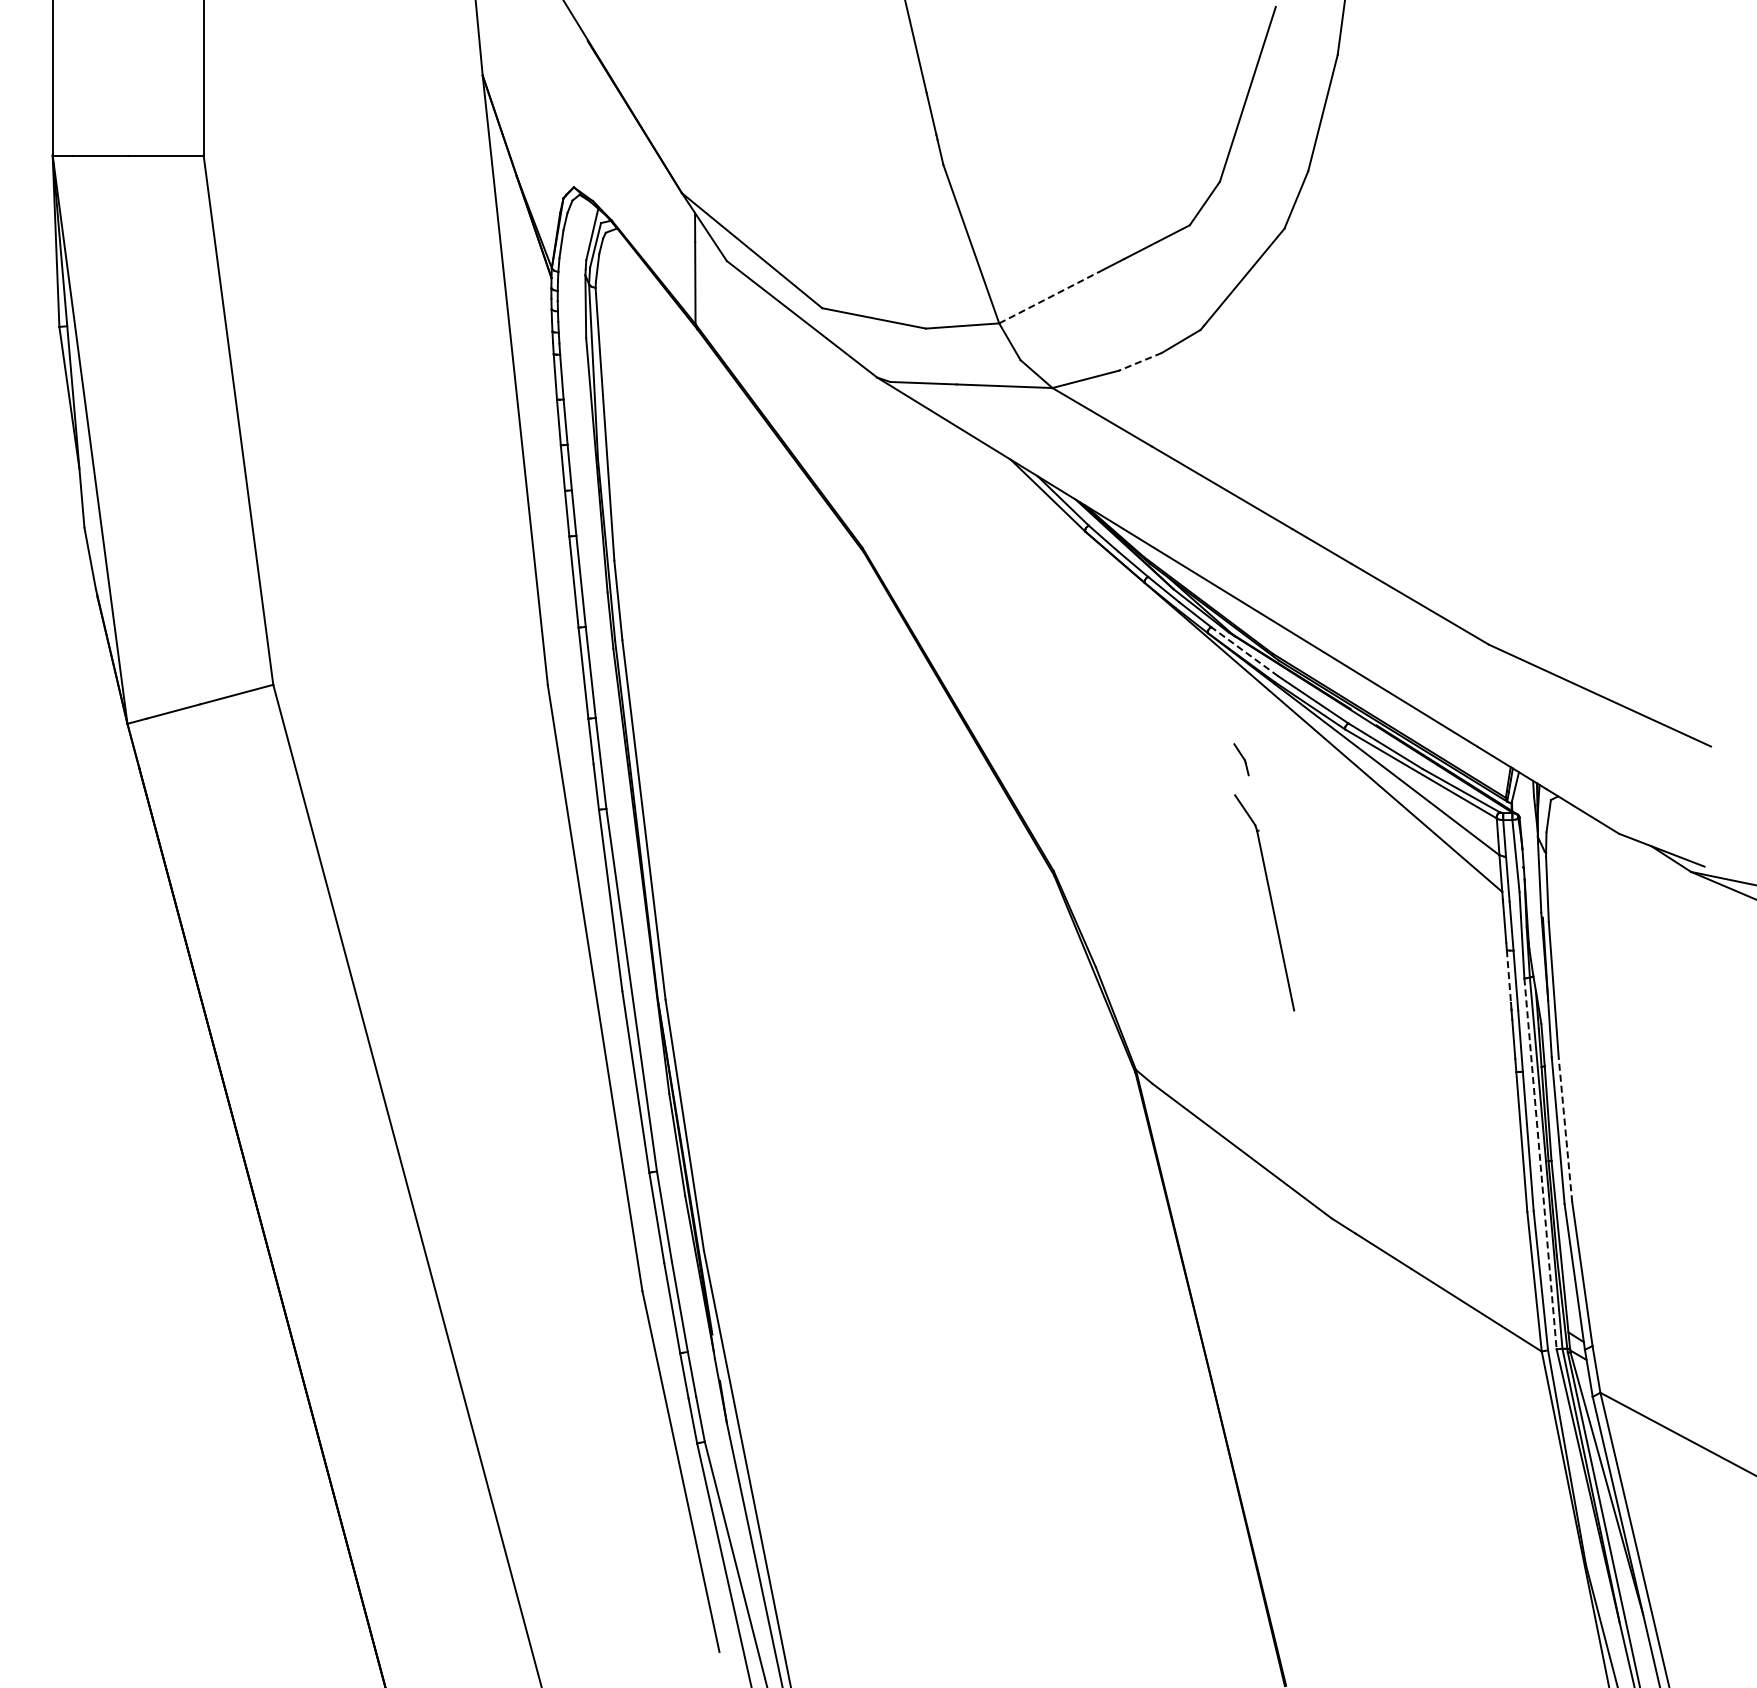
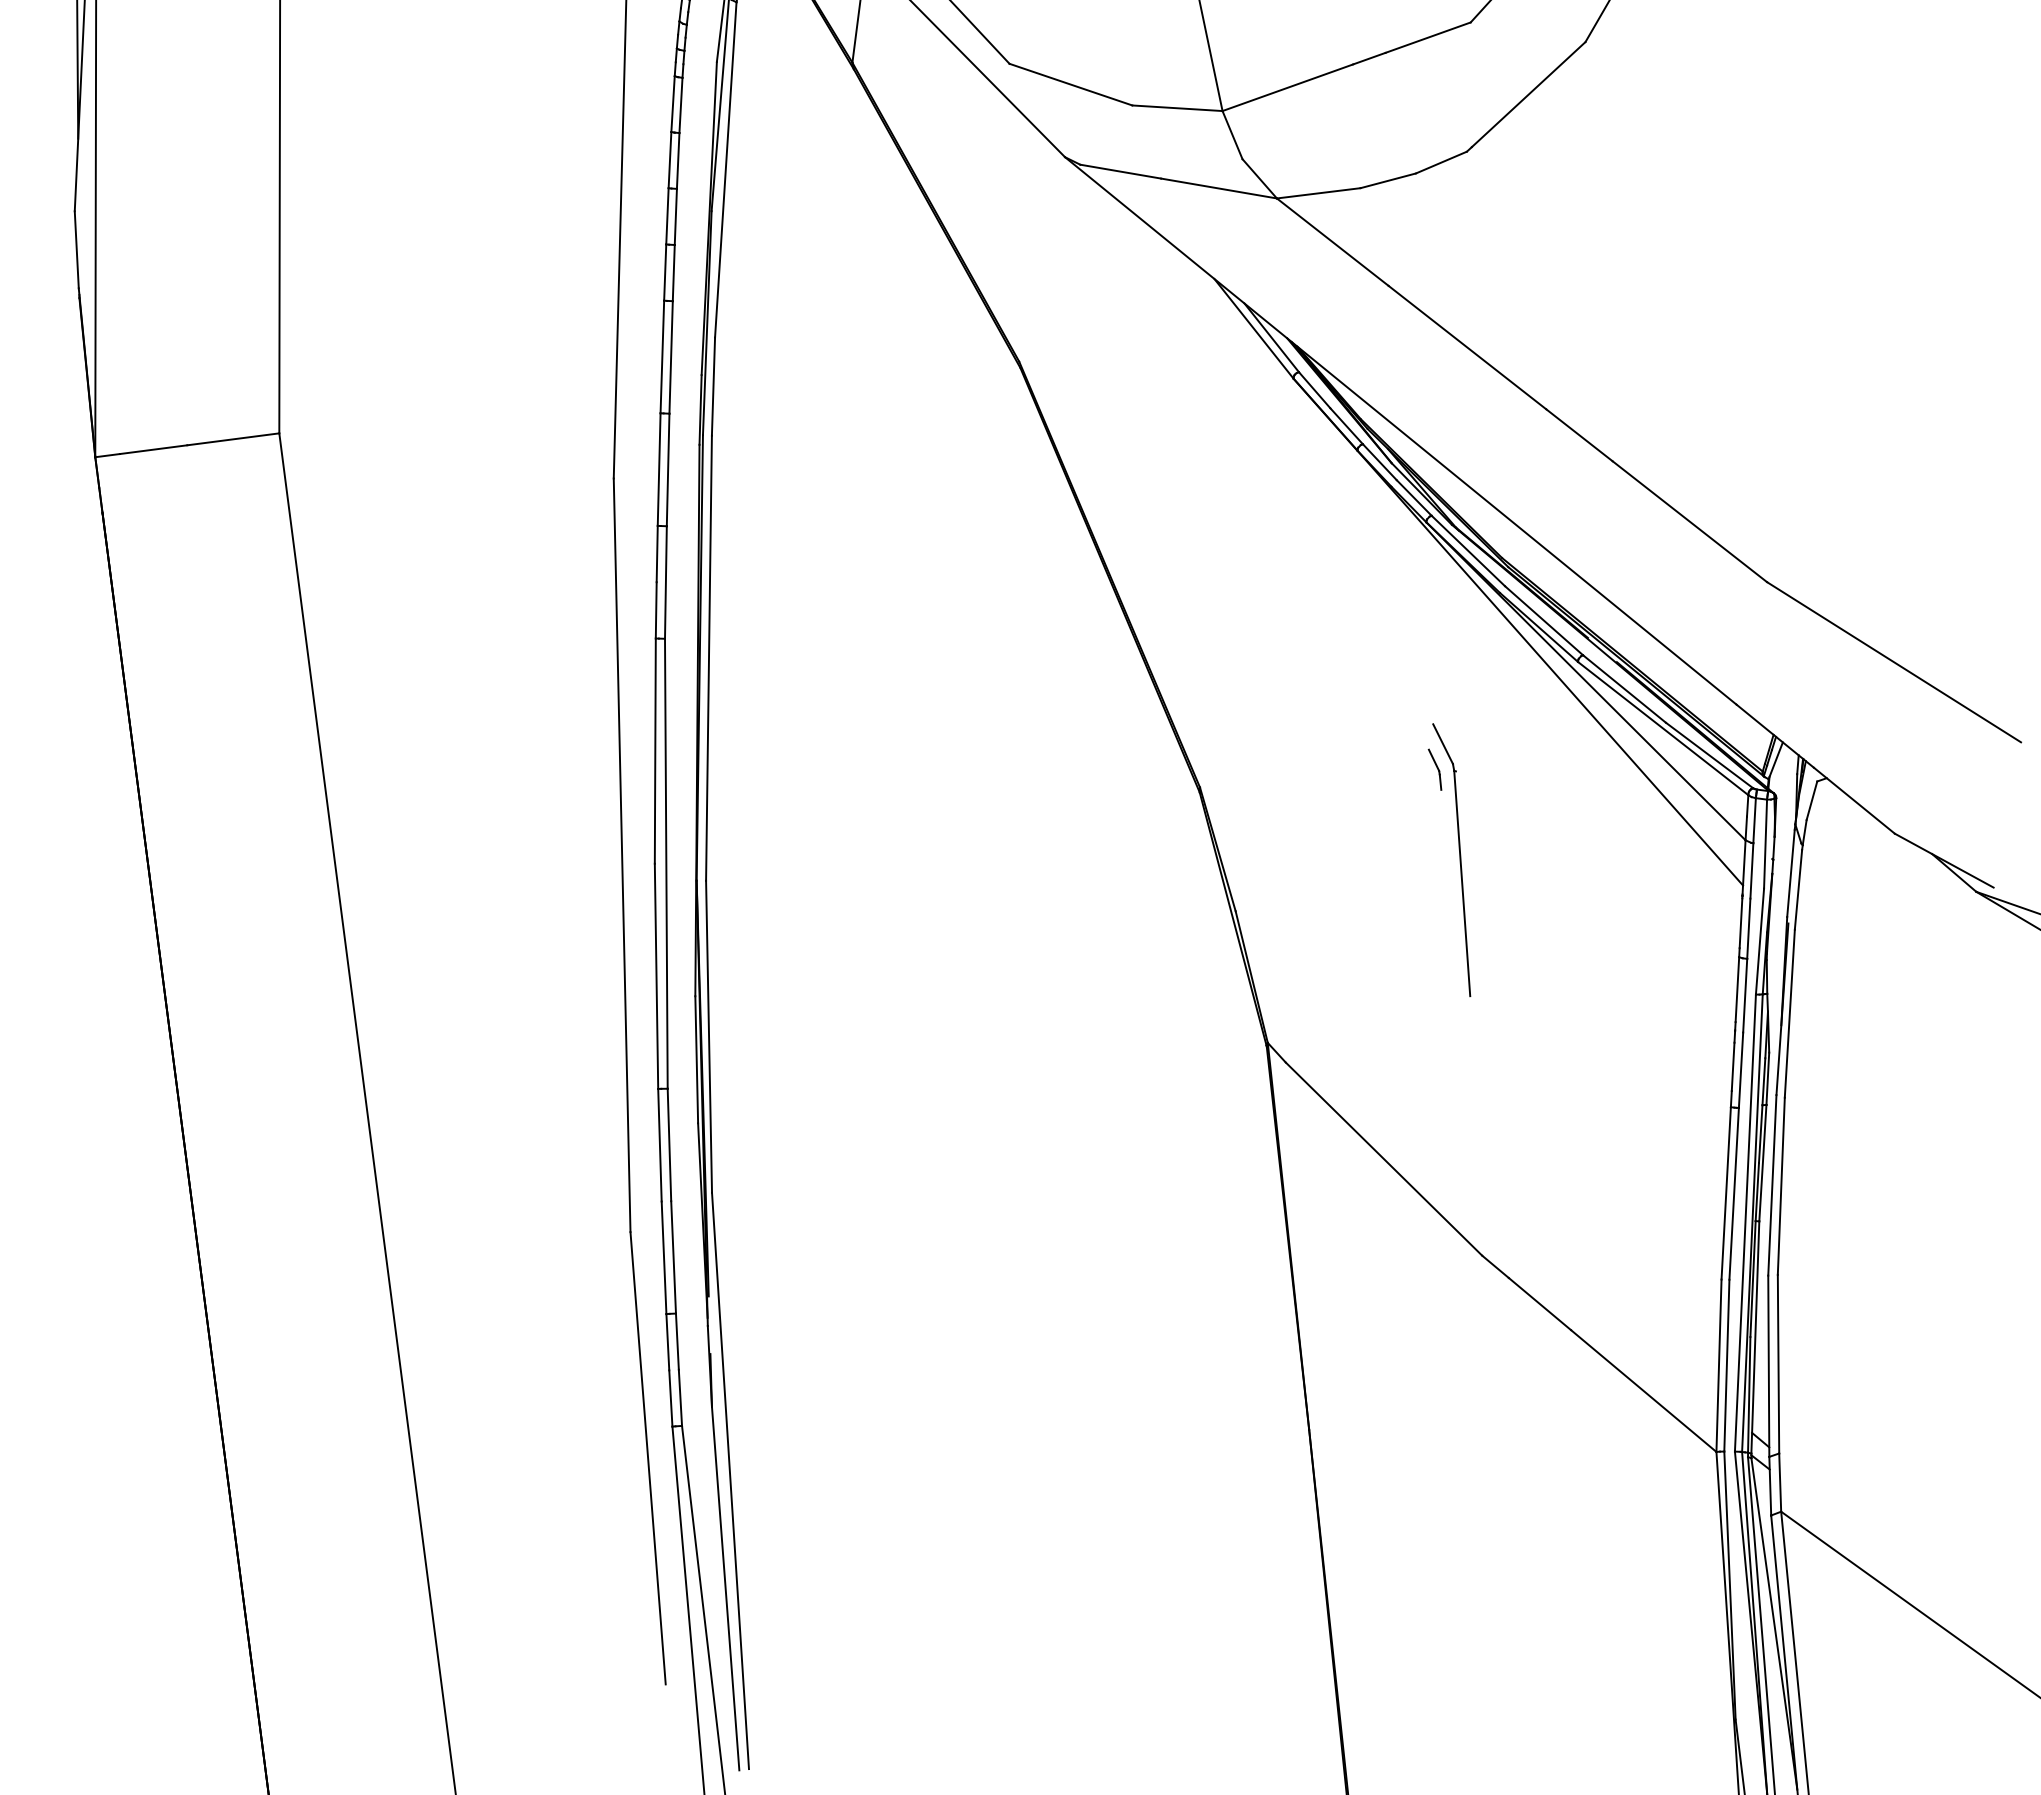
line: (1049, 297) -> (1288, 87), dashed -> solid
line: (1139, 362) -> (1387, 181), dashed -> solid
line: (1244, 651) -> (1468, 550), dashed -> solid
part: (1241, 759) -> (1435, 769), moved
line: (1508, 977) -> (1736, 990), dashed -> solid
line: (1565, 1129) -> (1781, 1185), dashed -> solid
line: (1540, 1164) -> (1745, 1223), dashed -> solid

